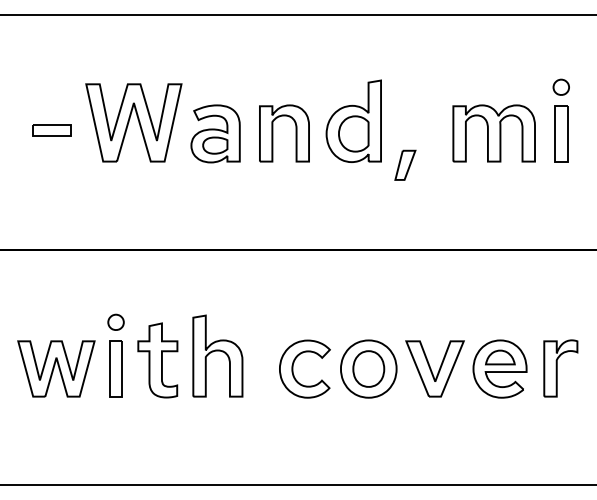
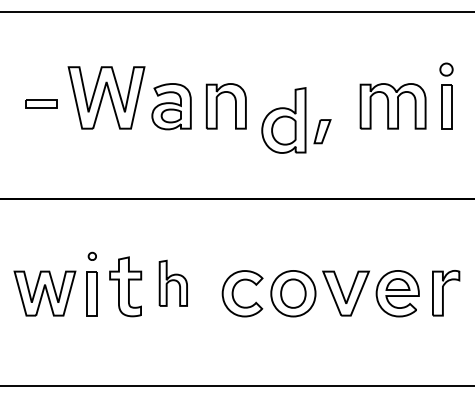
part: (353, 120) -> (283, 119), moved
part: (115, 321) -> (91, 255), size x0.6
part: (217, 355) -> (173, 282), size x0.7

